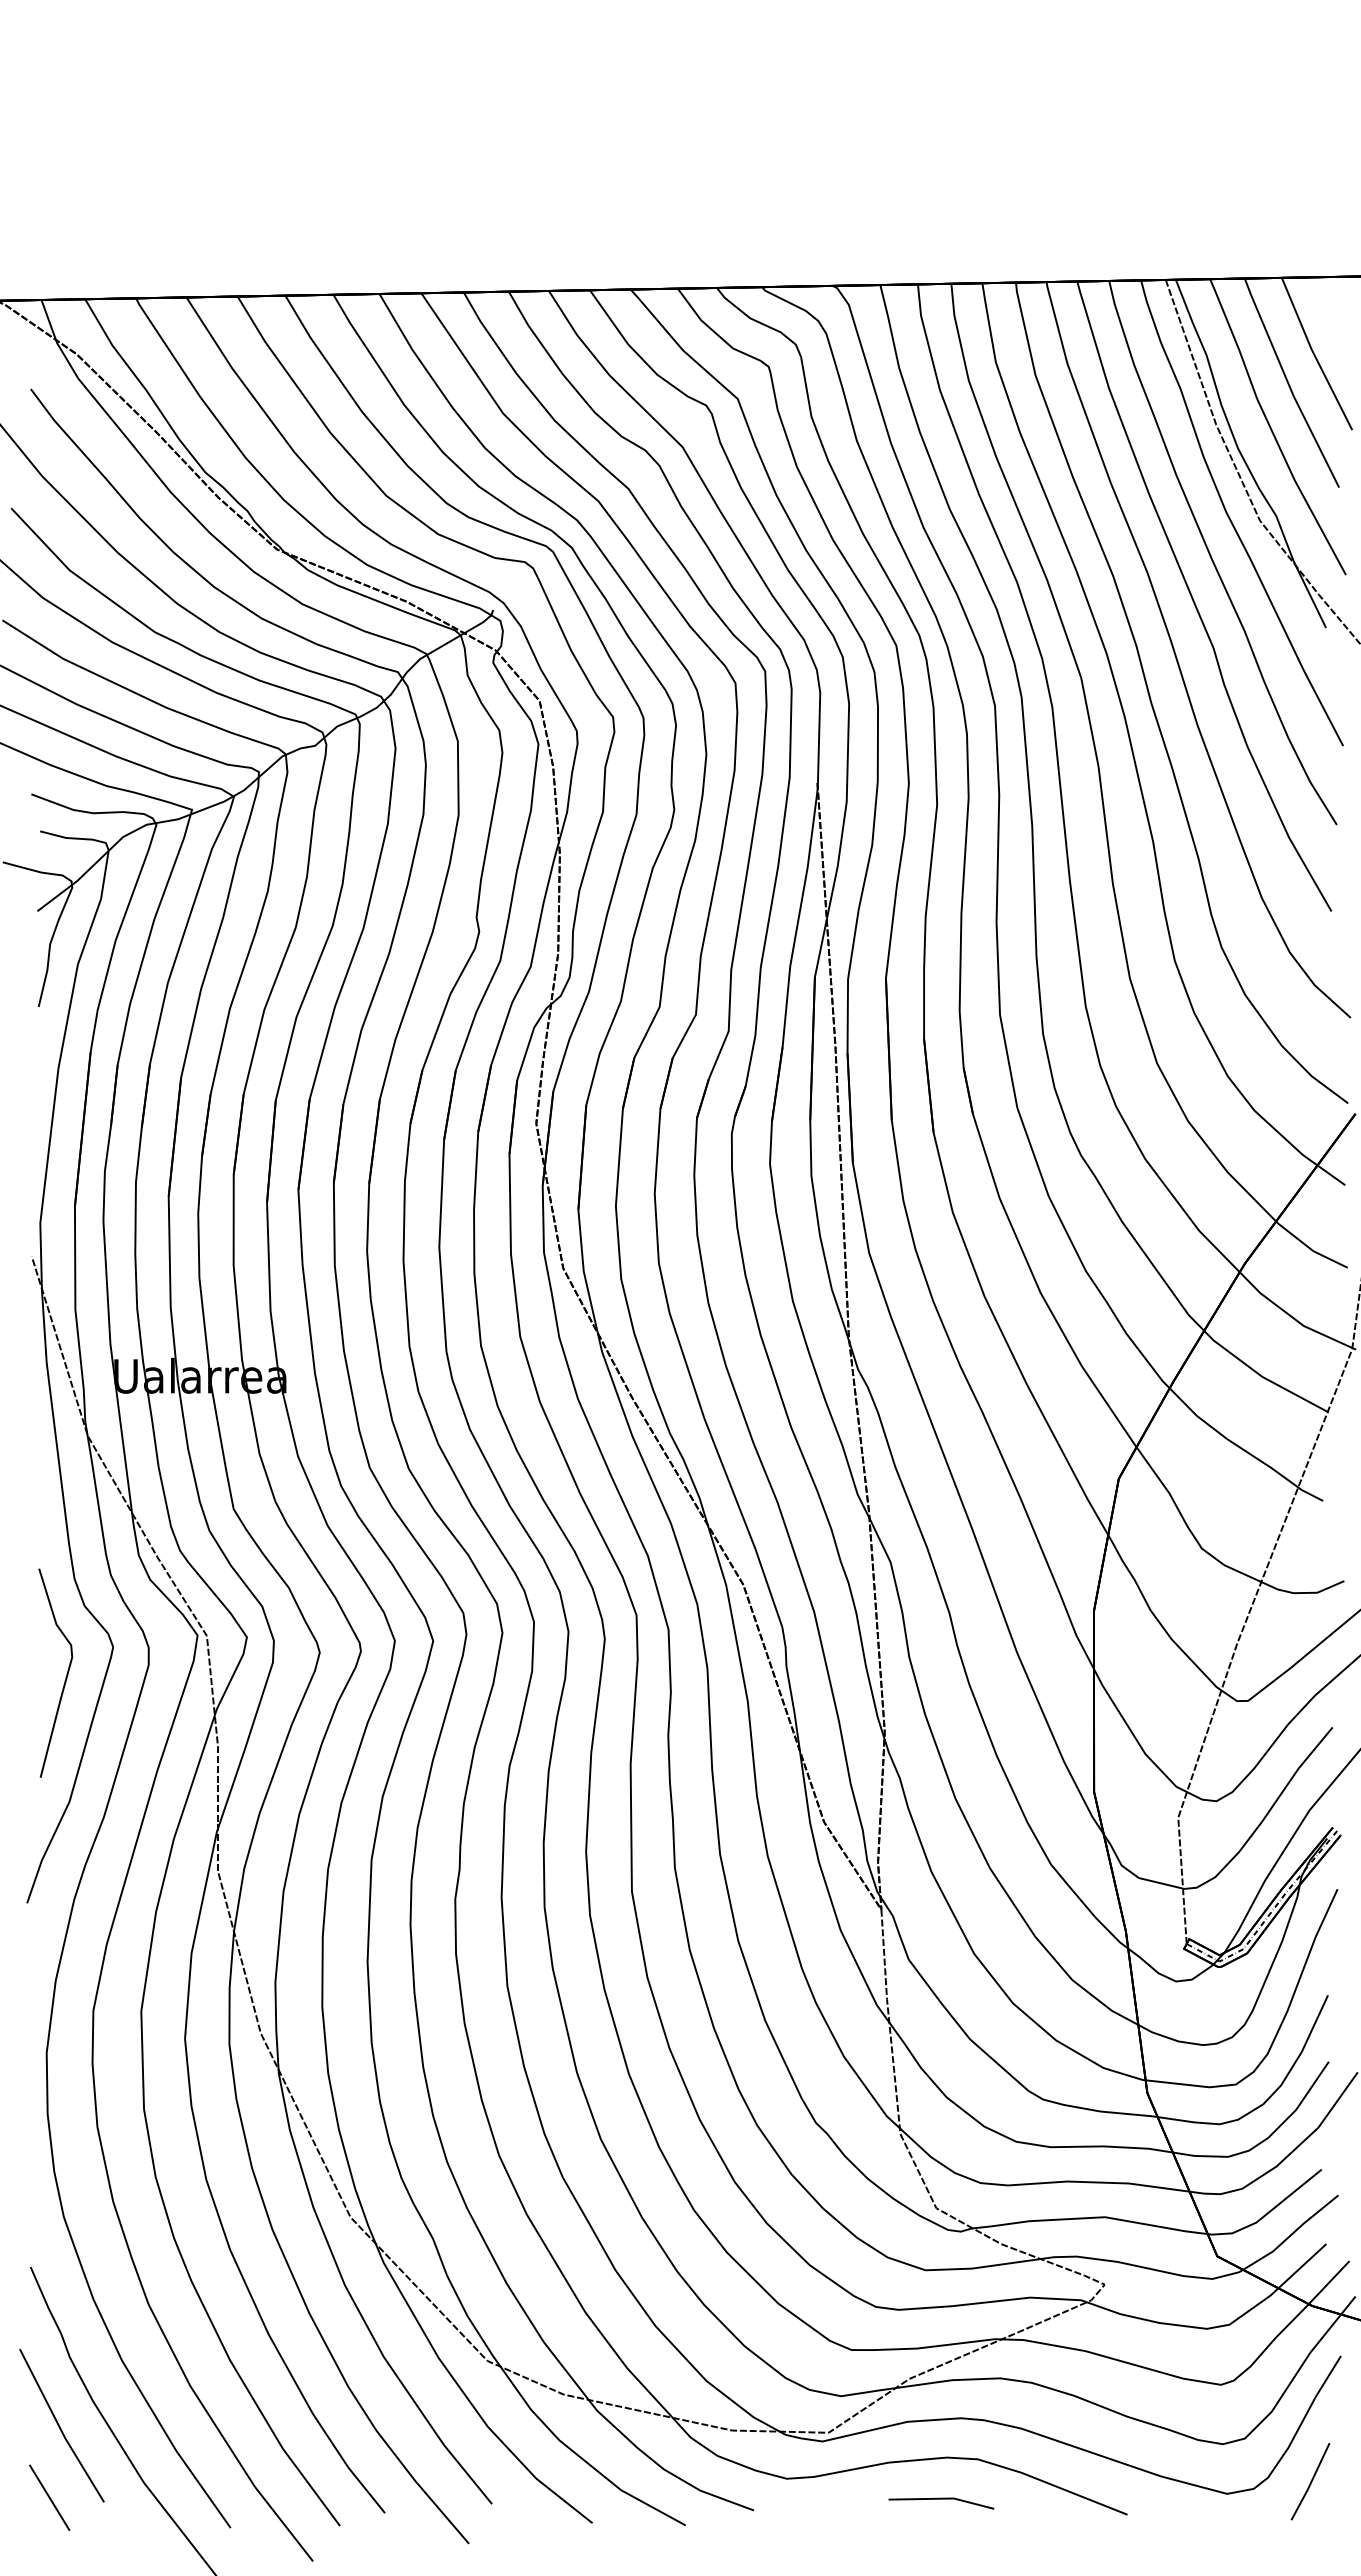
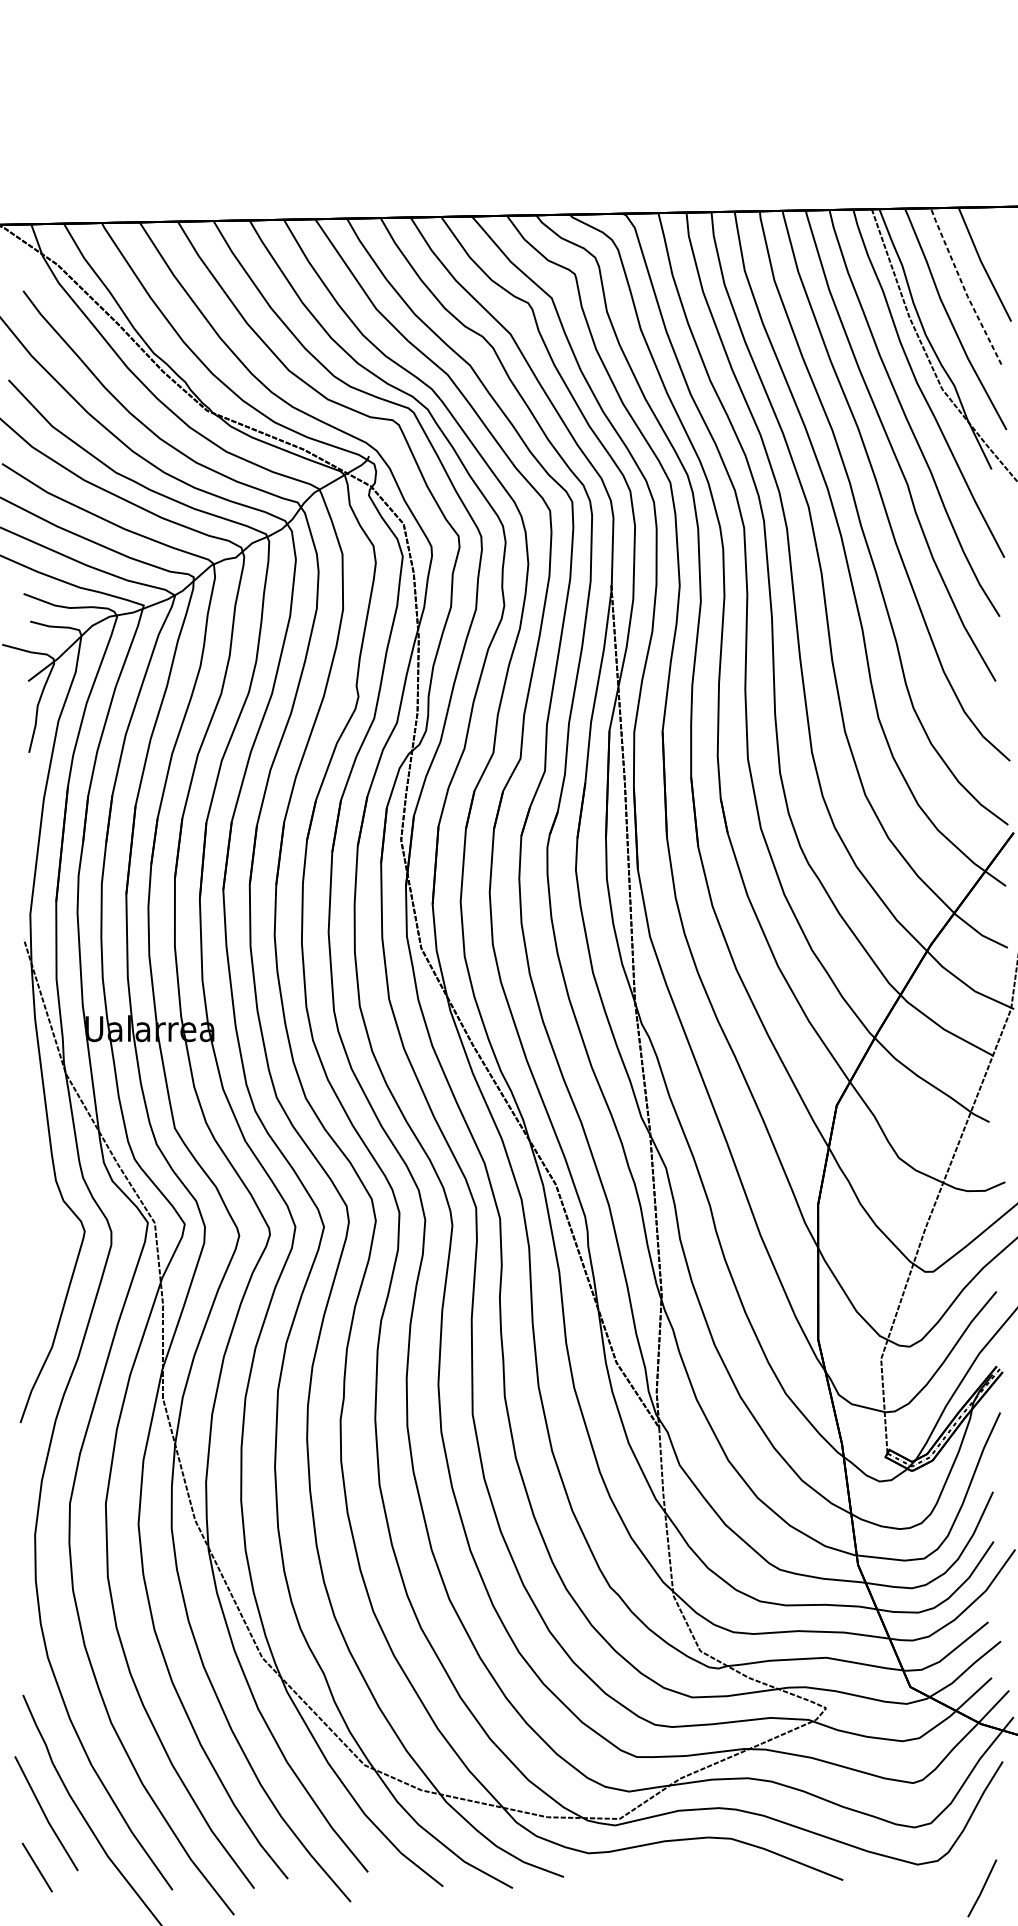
line: (1288, 384) -> (963, 287), solid -> dashed
curve: (66, 1673) -> (49, 1251), removed
line: (1310, 2481) -> (982, 1888), moved
line: (941, 2499) -> (704, 1868), removed

